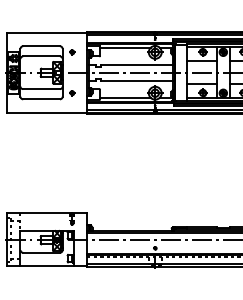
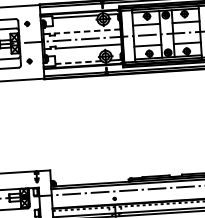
line: (137, 64) -> (87, 31), solid -> dashed
line: (124, 97) -> (77, 62), solid -> dashed

